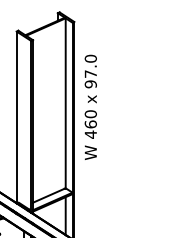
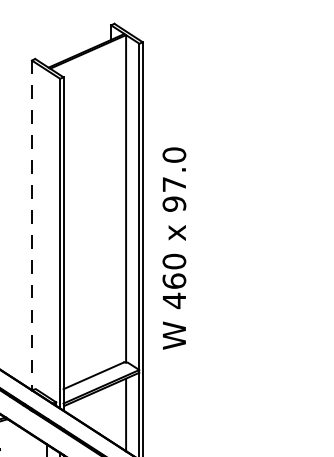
text: (90, 106) -> (173, 246), moved
line: (16, 117) -> (31, 225), solid -> dashed

